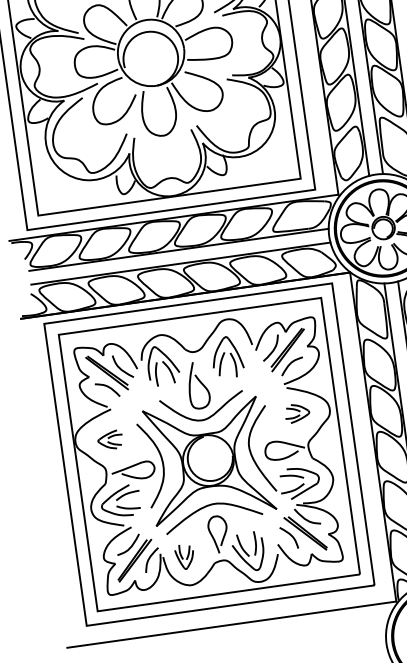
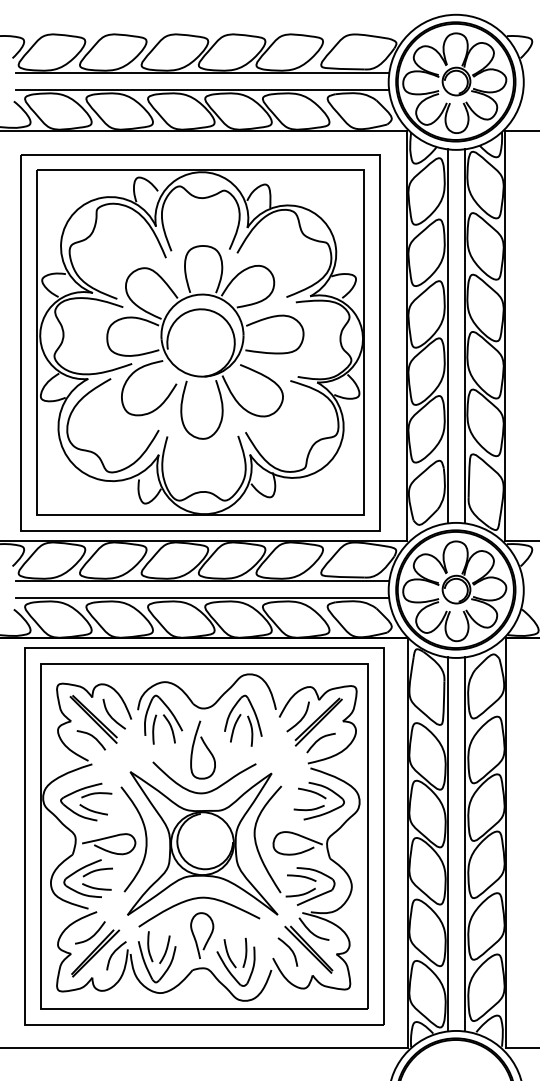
part: (296, 412) -> (318, 800), size x1.67
part: (110, 439) -> (86, 801), size x1.67
part: (185, 556) -> (157, 957), size x1.67

